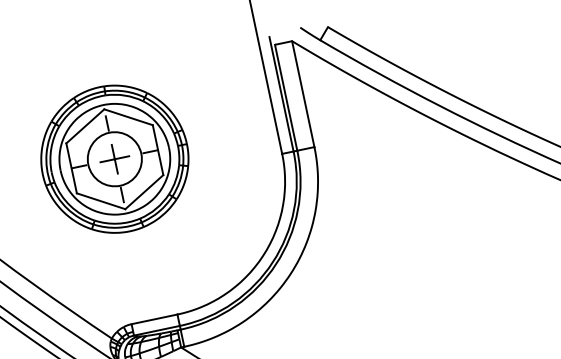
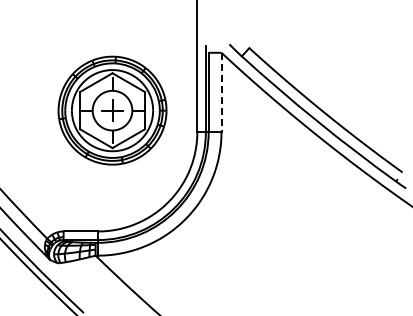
line: (303, 94) -> (221, 92), solid -> dashed
part: (114, 159) -> (112, 110), moved

